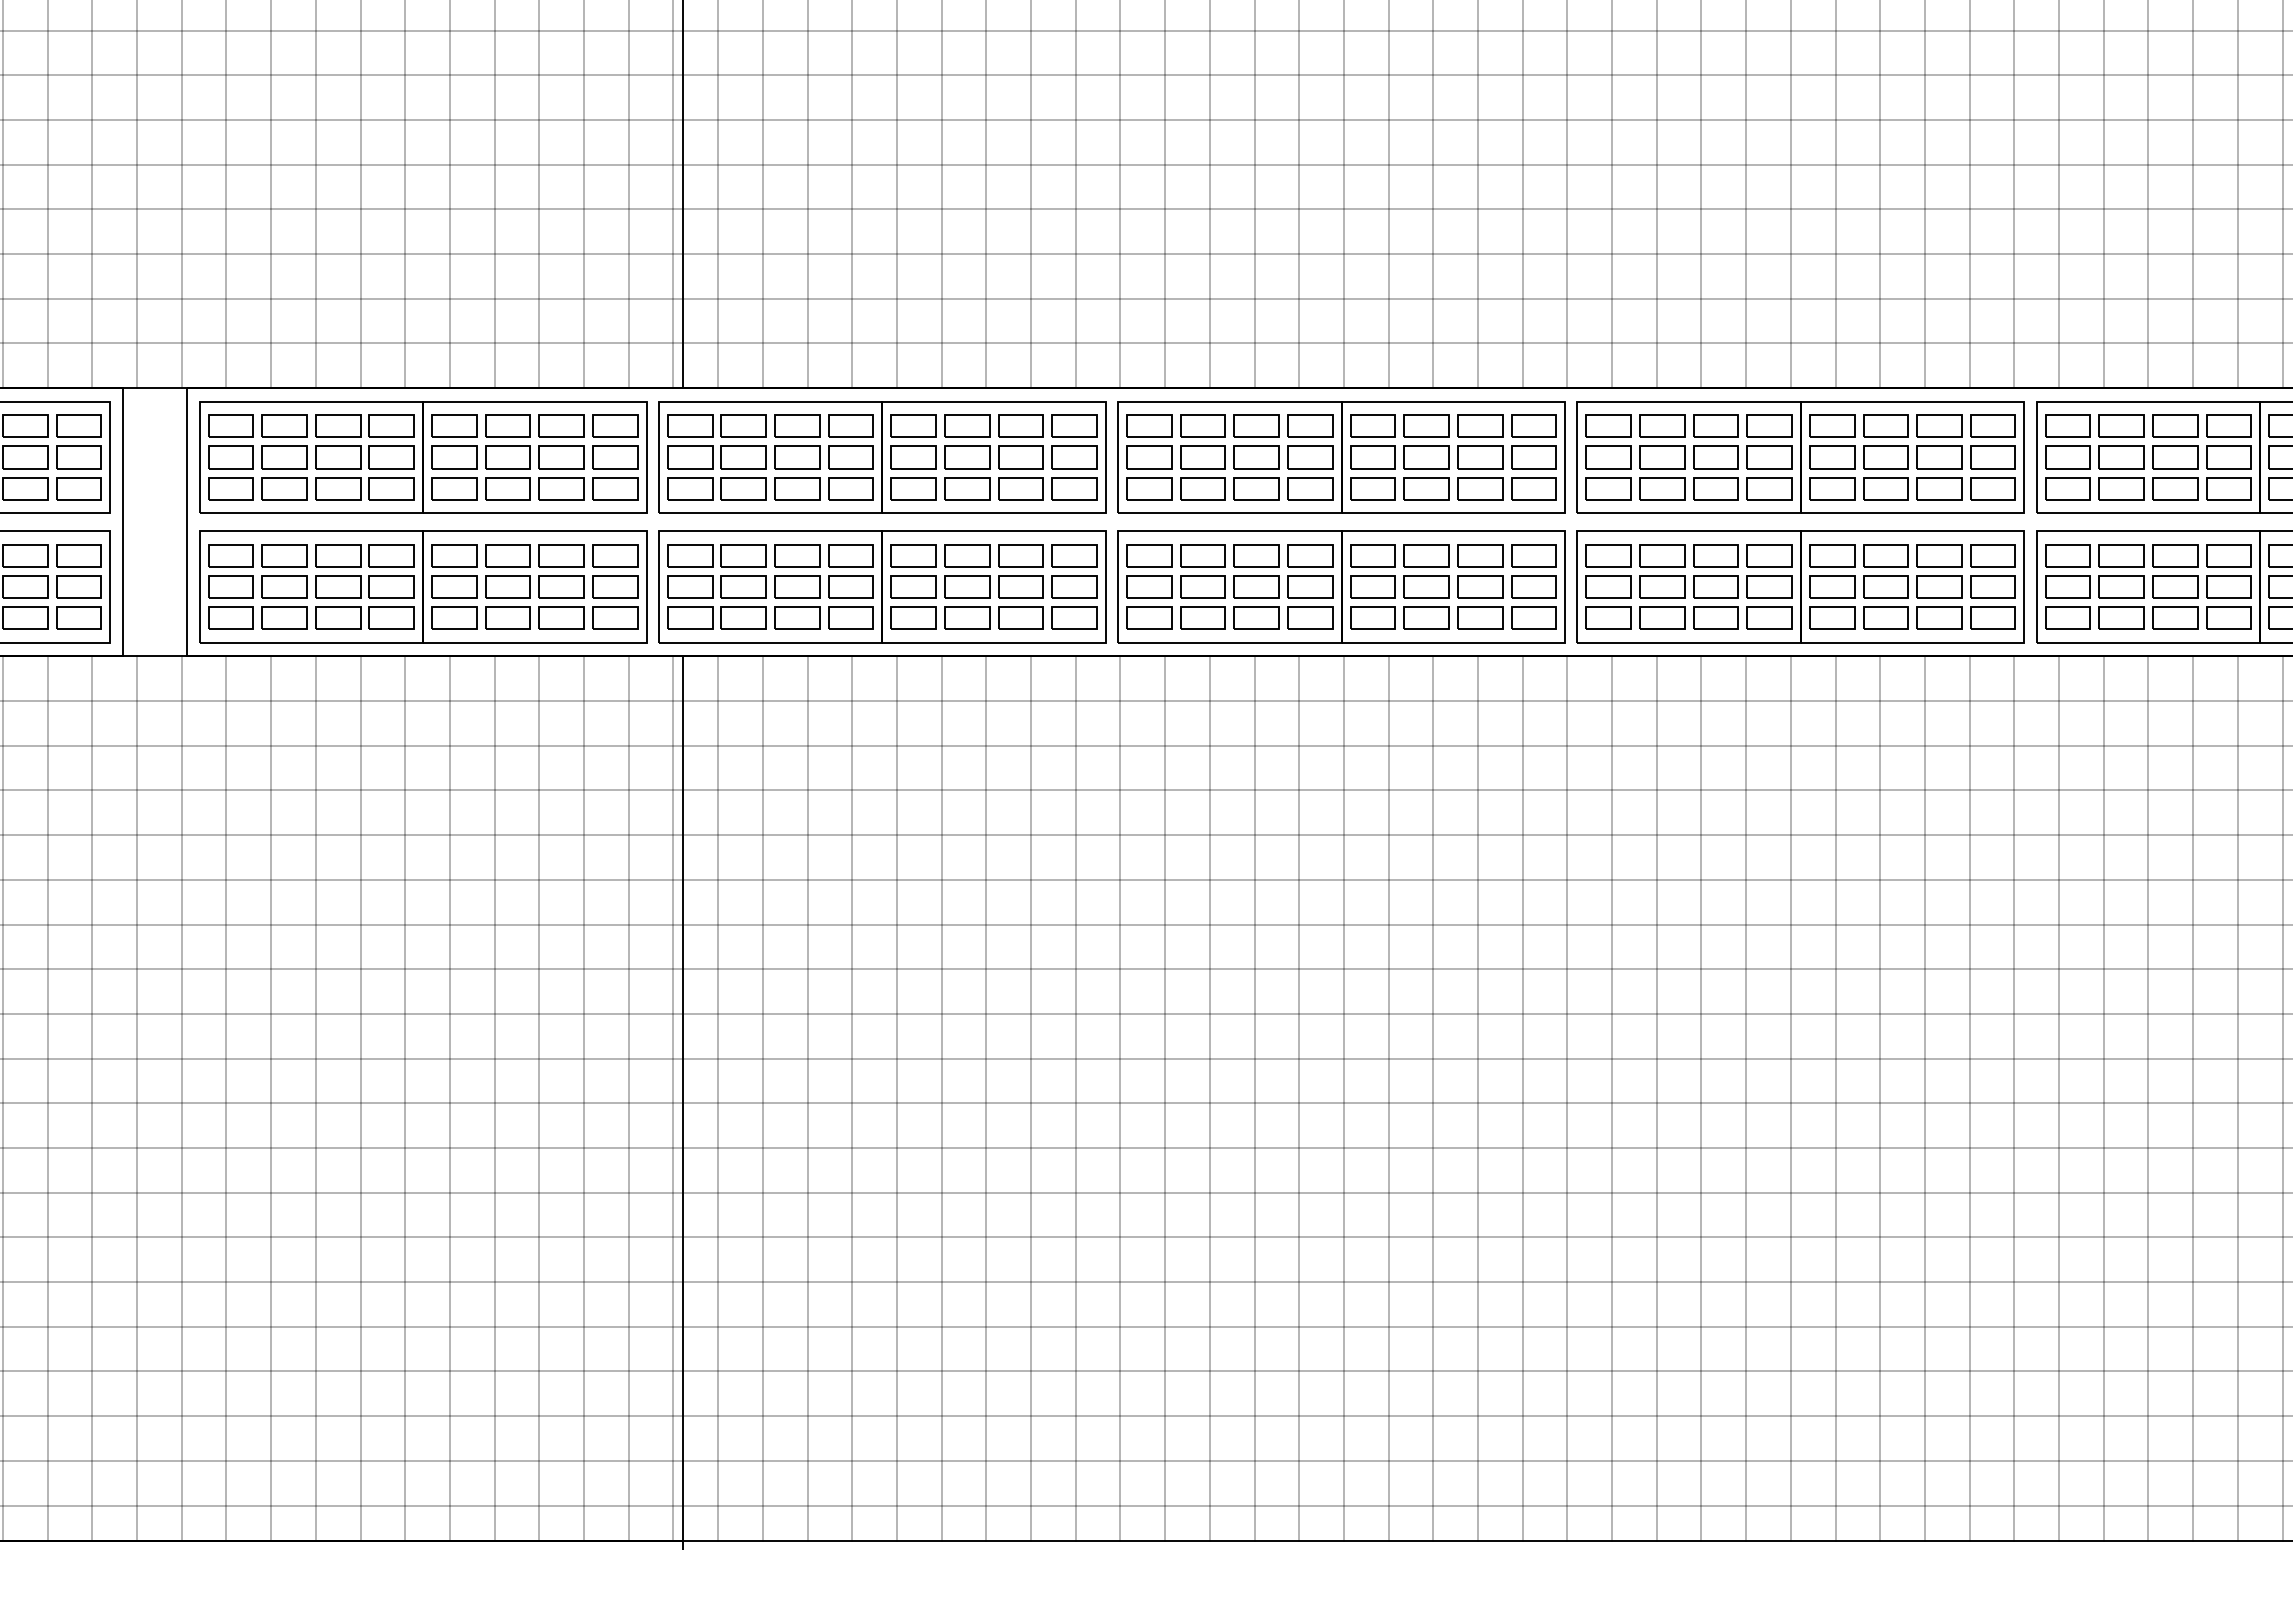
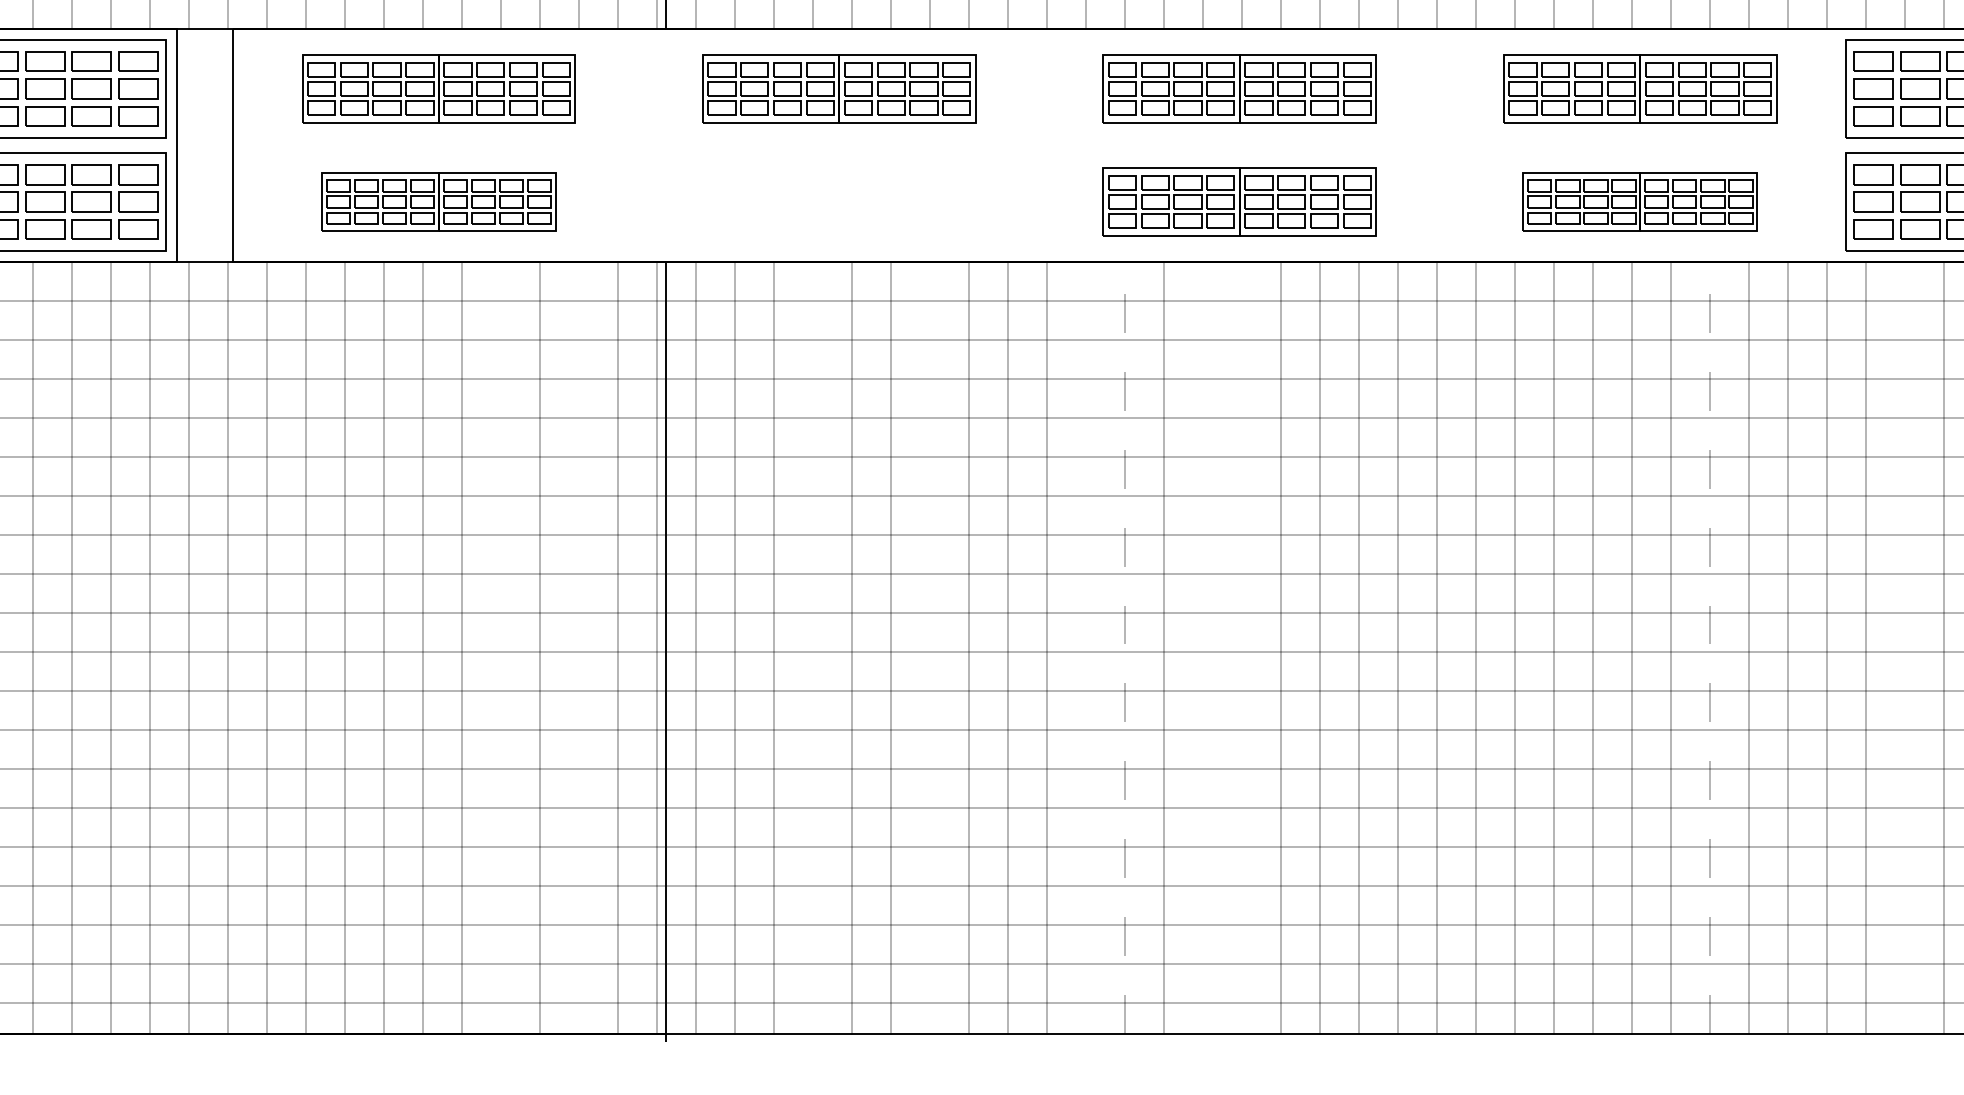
part: (423, 457) -> (439, 89), size x0.7
part: (882, 457) -> (839, 89), size x0.7
part: (1341, 457) -> (1239, 89), size x0.7
part: (1800, 457) -> (1640, 89), size x0.7
part: (423, 586) -> (439, 201), size x0.6
part: (882, 586) -> (839, 201), removed
part: (1341, 586) -> (1239, 201), size x0.7
part: (1800, 586) -> (1640, 201), size x0.6
line: (494, 1098) -> (501, 648), removed
line: (584, 1098) -> (579, 648), removed
line: (852, 1098) -> (813, 648), removed
line: (986, 1098) -> (930, 648), removed
line: (1165, 1098) -> (1086, 648), removed
line: (1209, 1098) -> (1124, 648), solid -> dashed
line: (1299, 1098) -> (1203, 648), removed
line: (1343, 1098) -> (1241, 648), removed
line: (1880, 1098) -> (1709, 648), solid -> dashed
line: (2103, 1098) -> (1904, 648), removed

